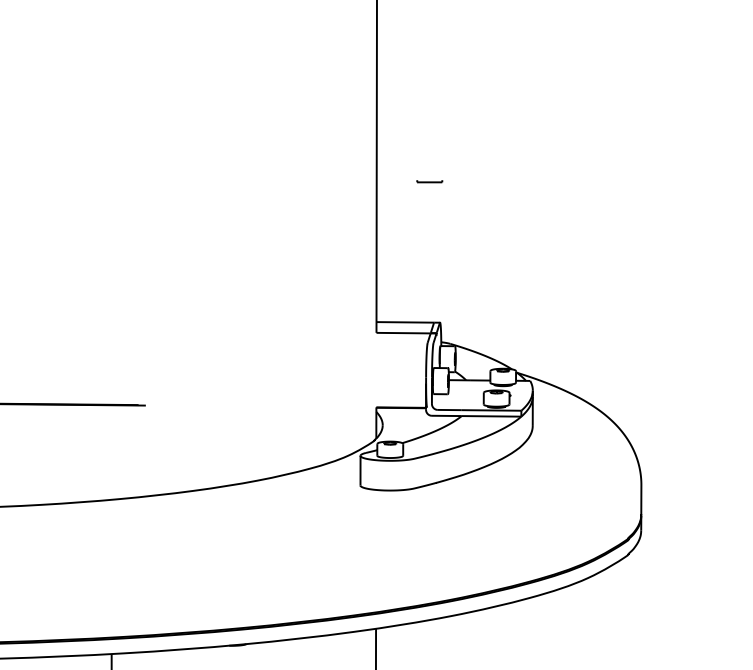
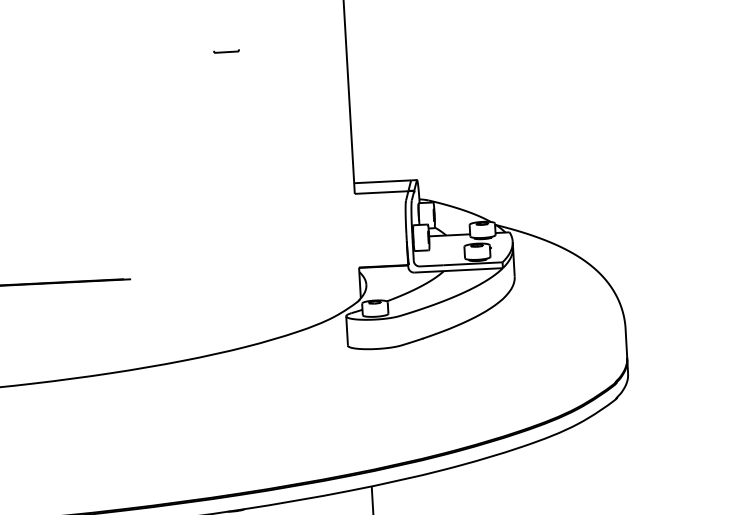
line: (429, 181) -> (226, 51), moved

